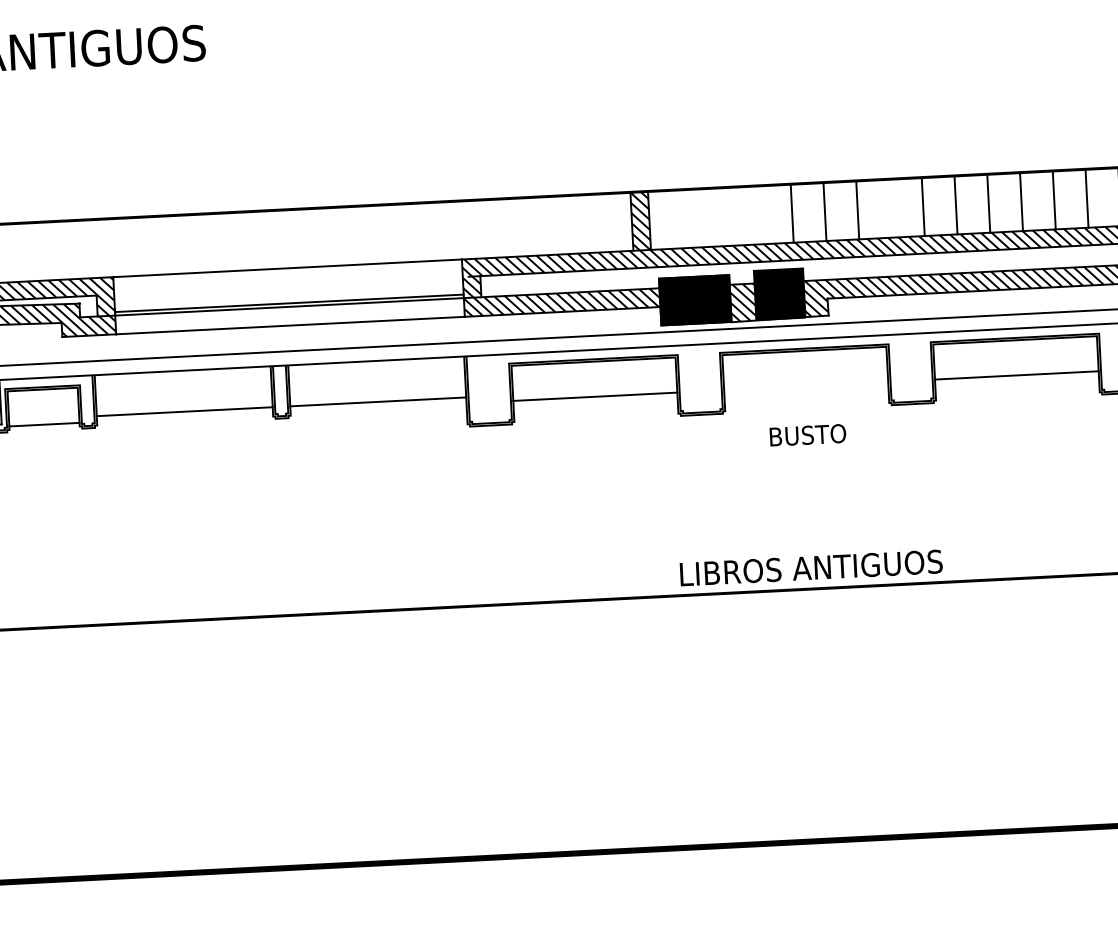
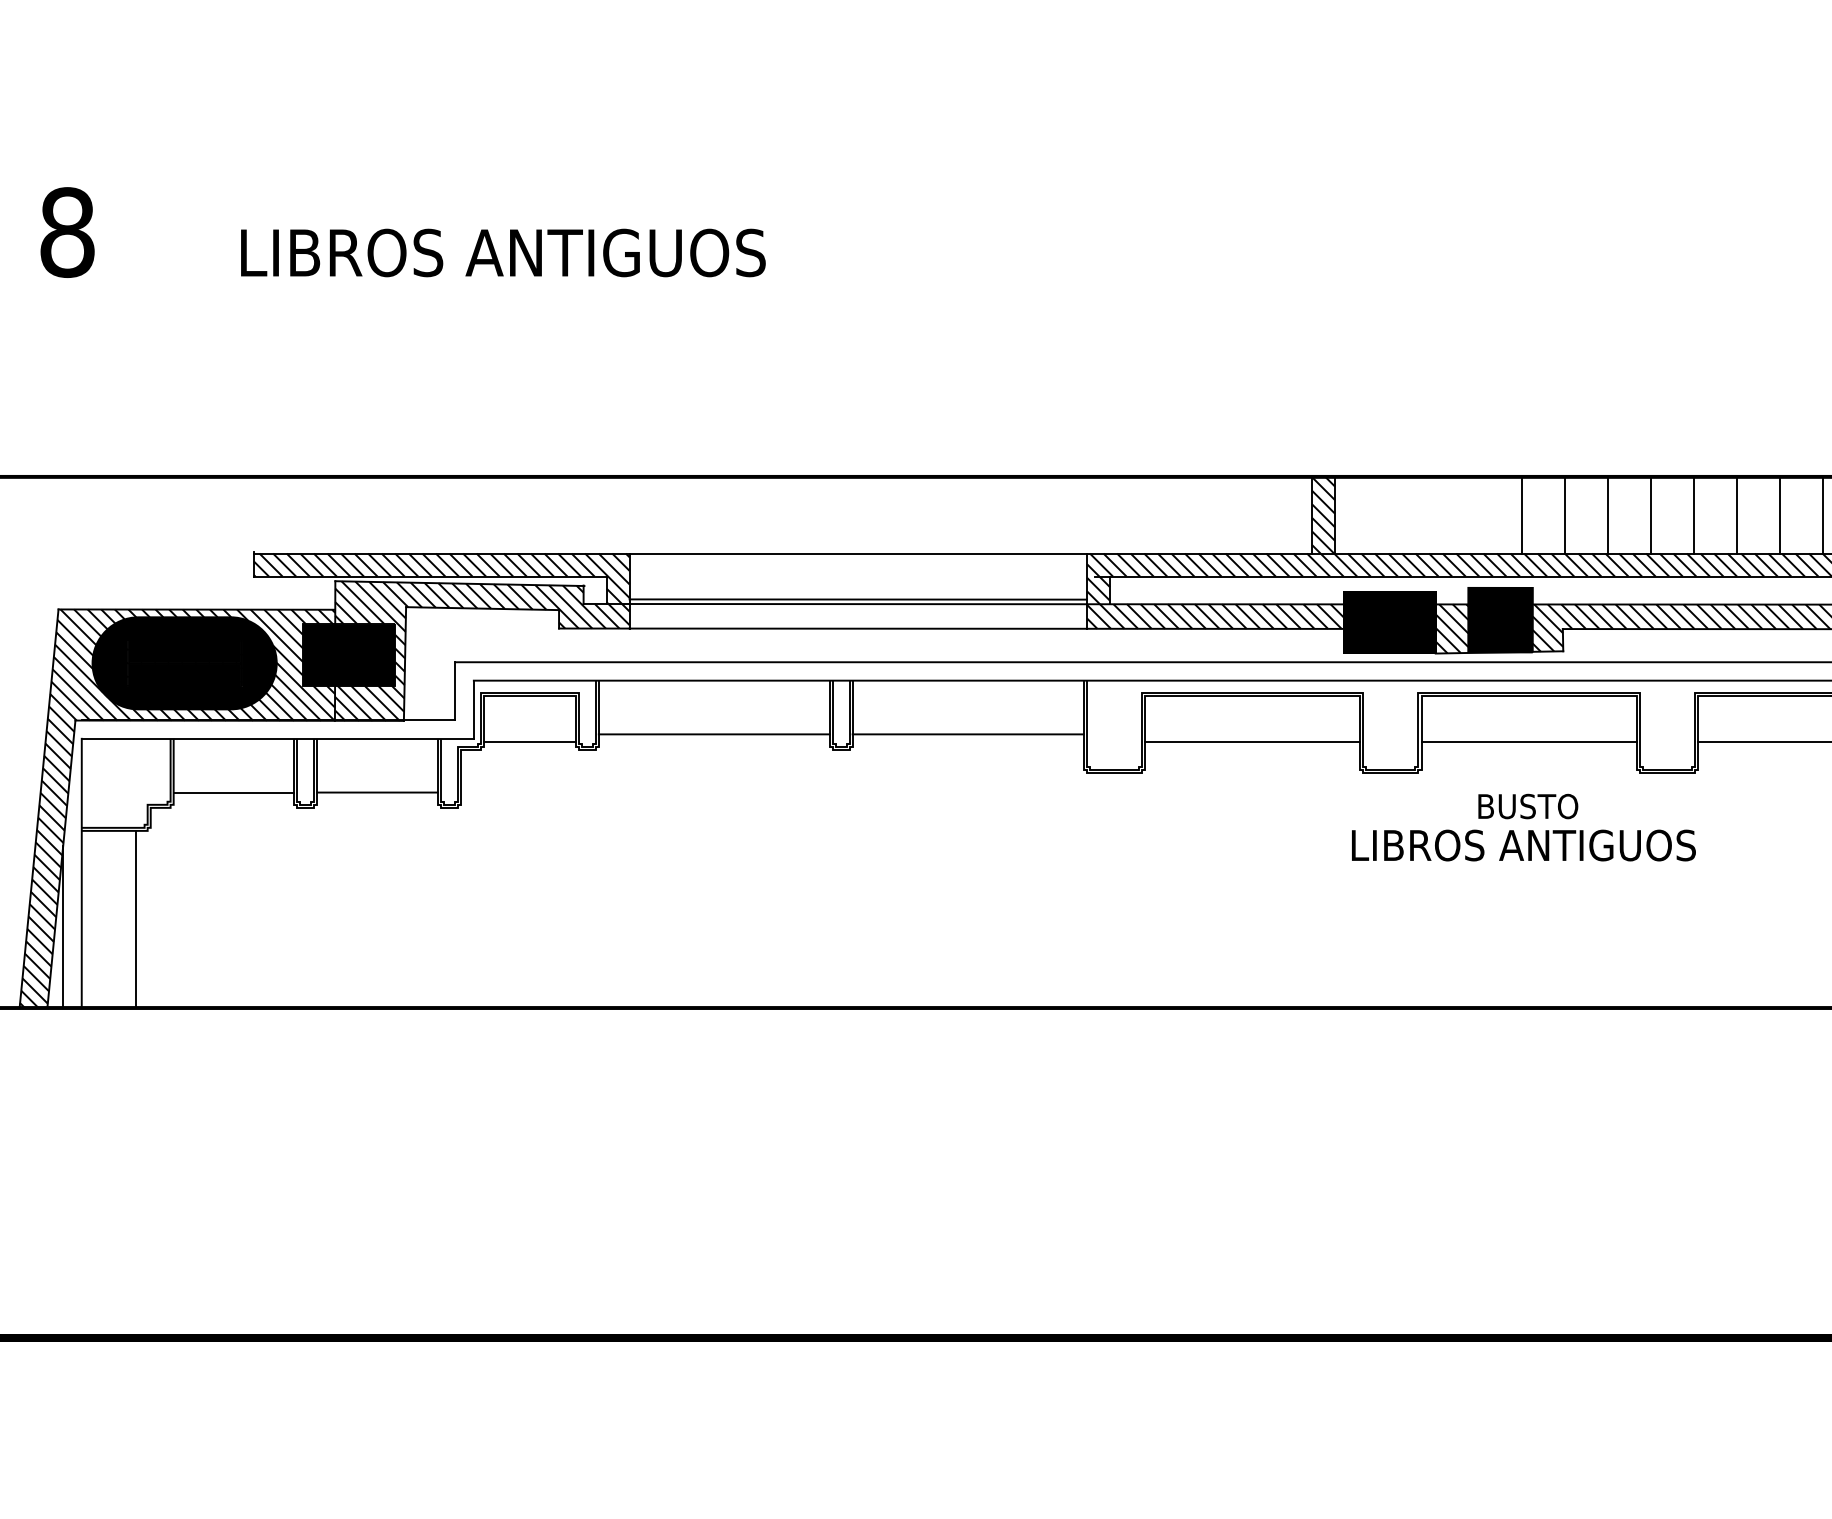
line: (890, 207) -> (1651, 514), added
line: (805, 386) -> (1528, 742), added
text: (811, 568) -> (1523, 845), moved

